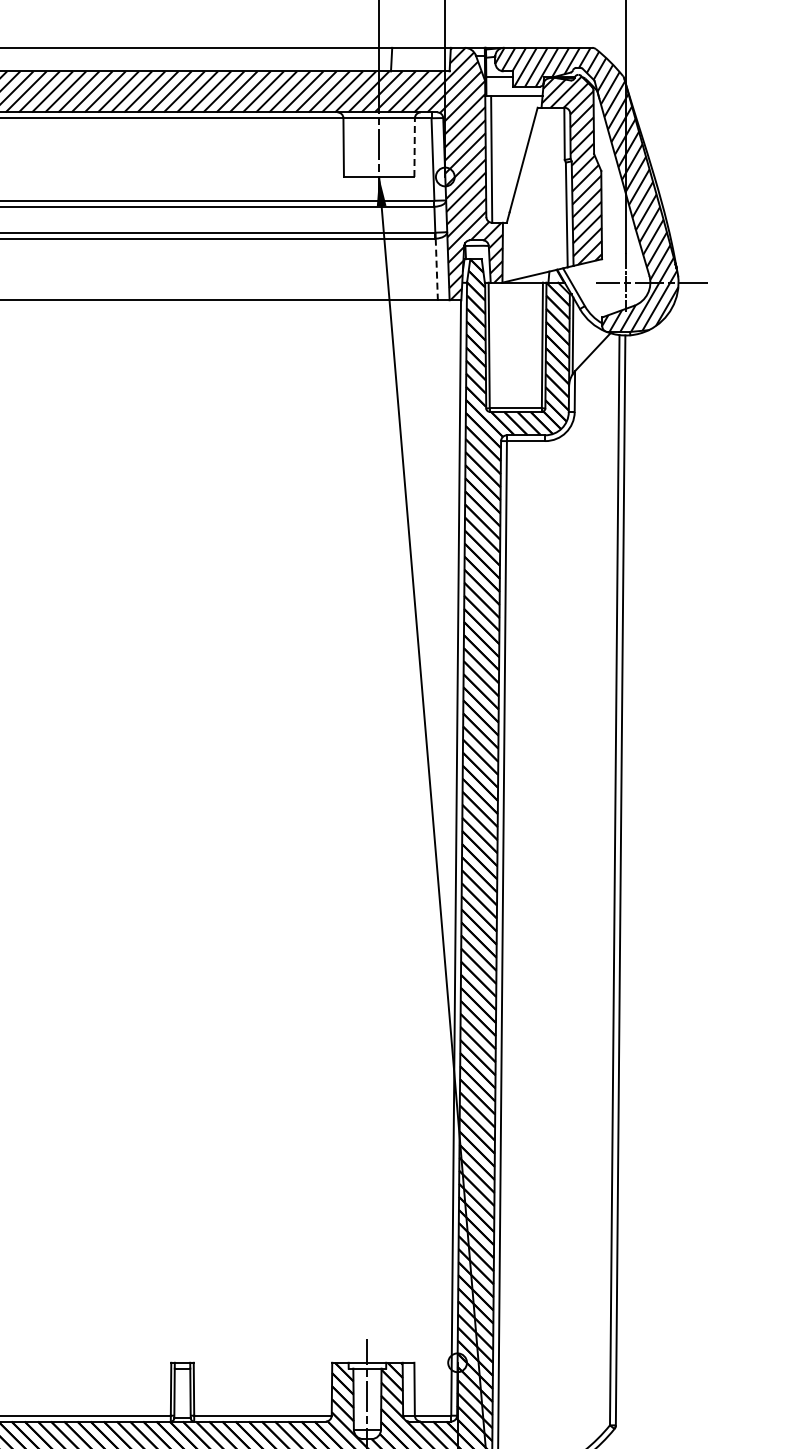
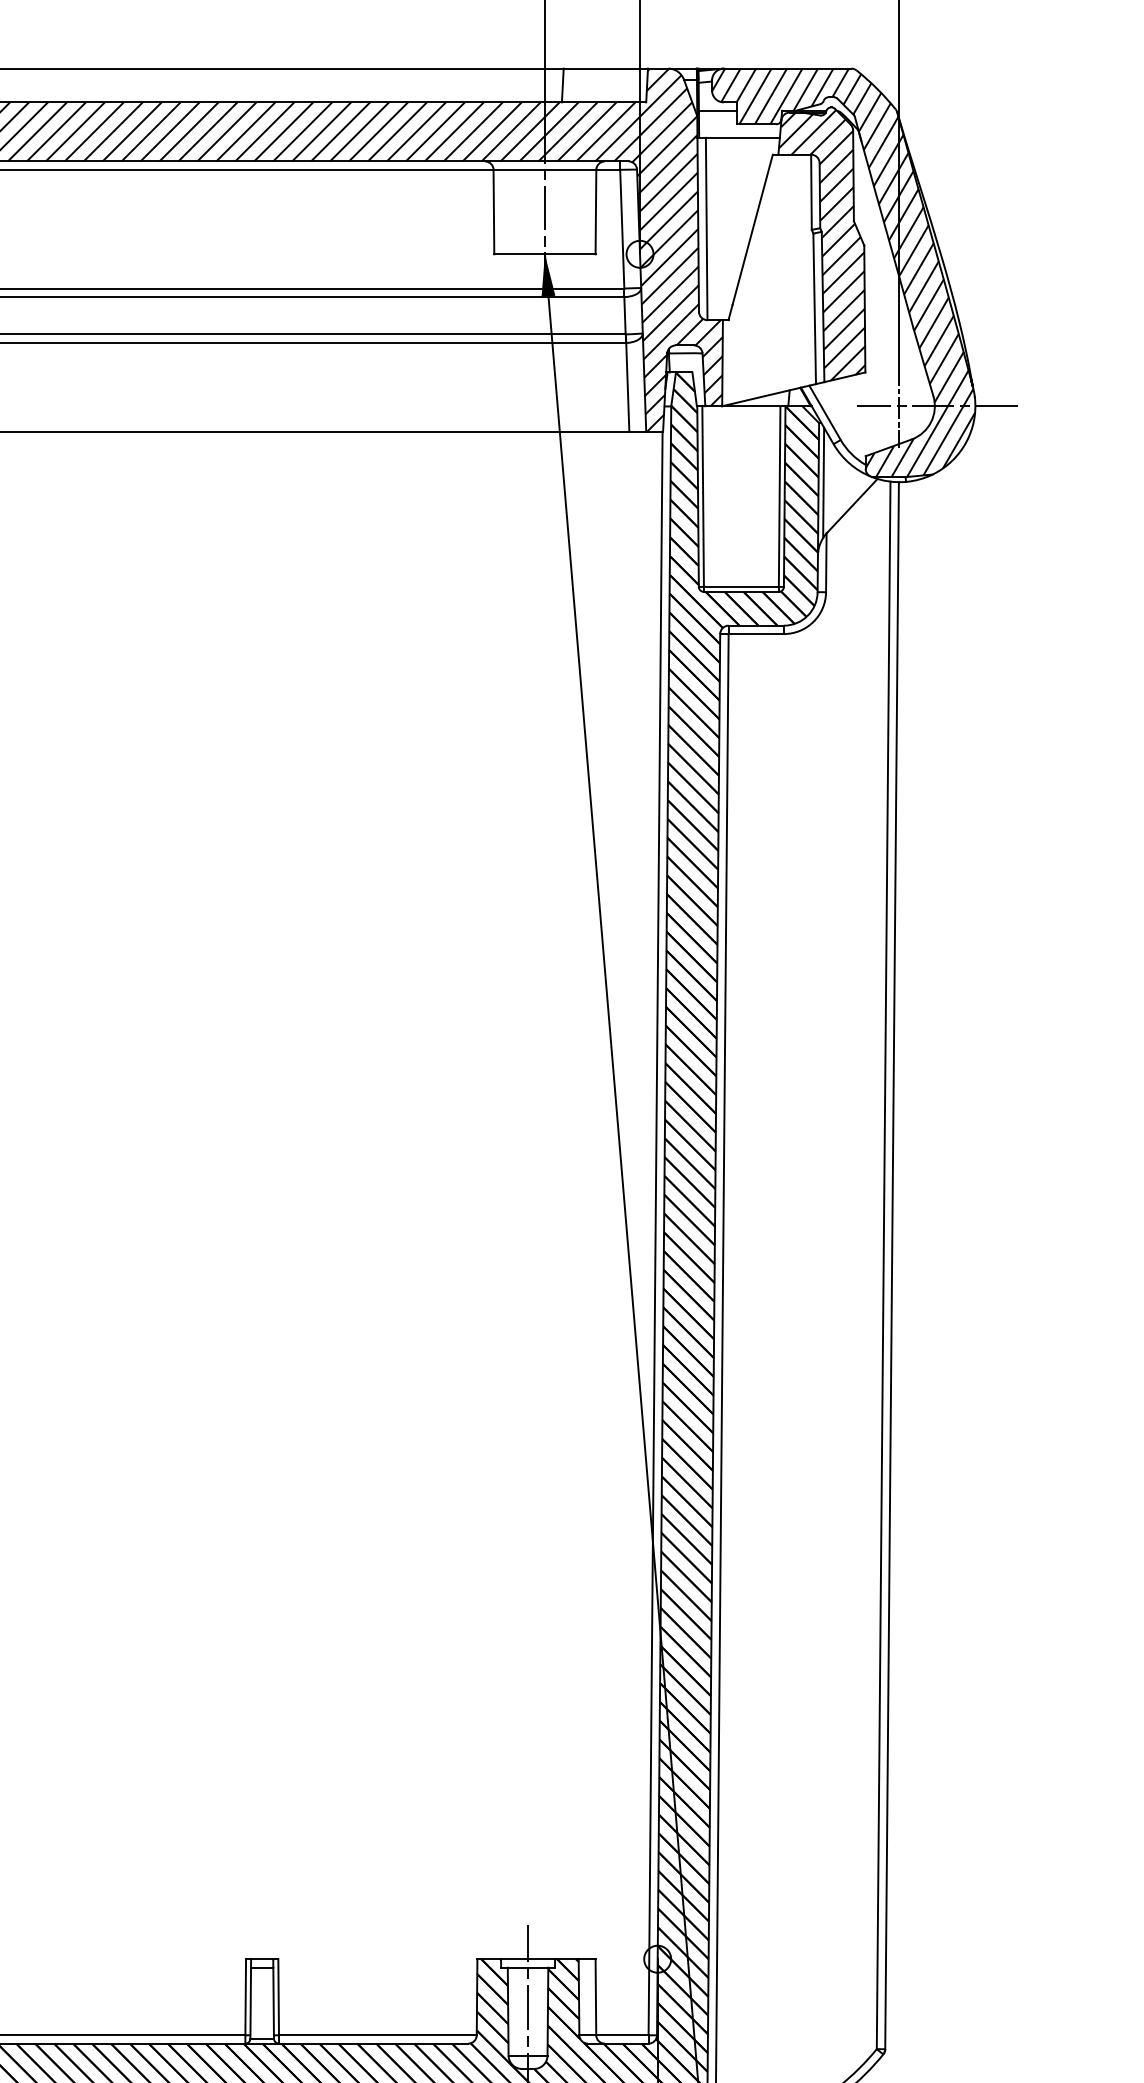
line: (414, 147) -> (595, 211), dashed -> solid
line: (436, 269) -> (627, 387), dashed -> solid

